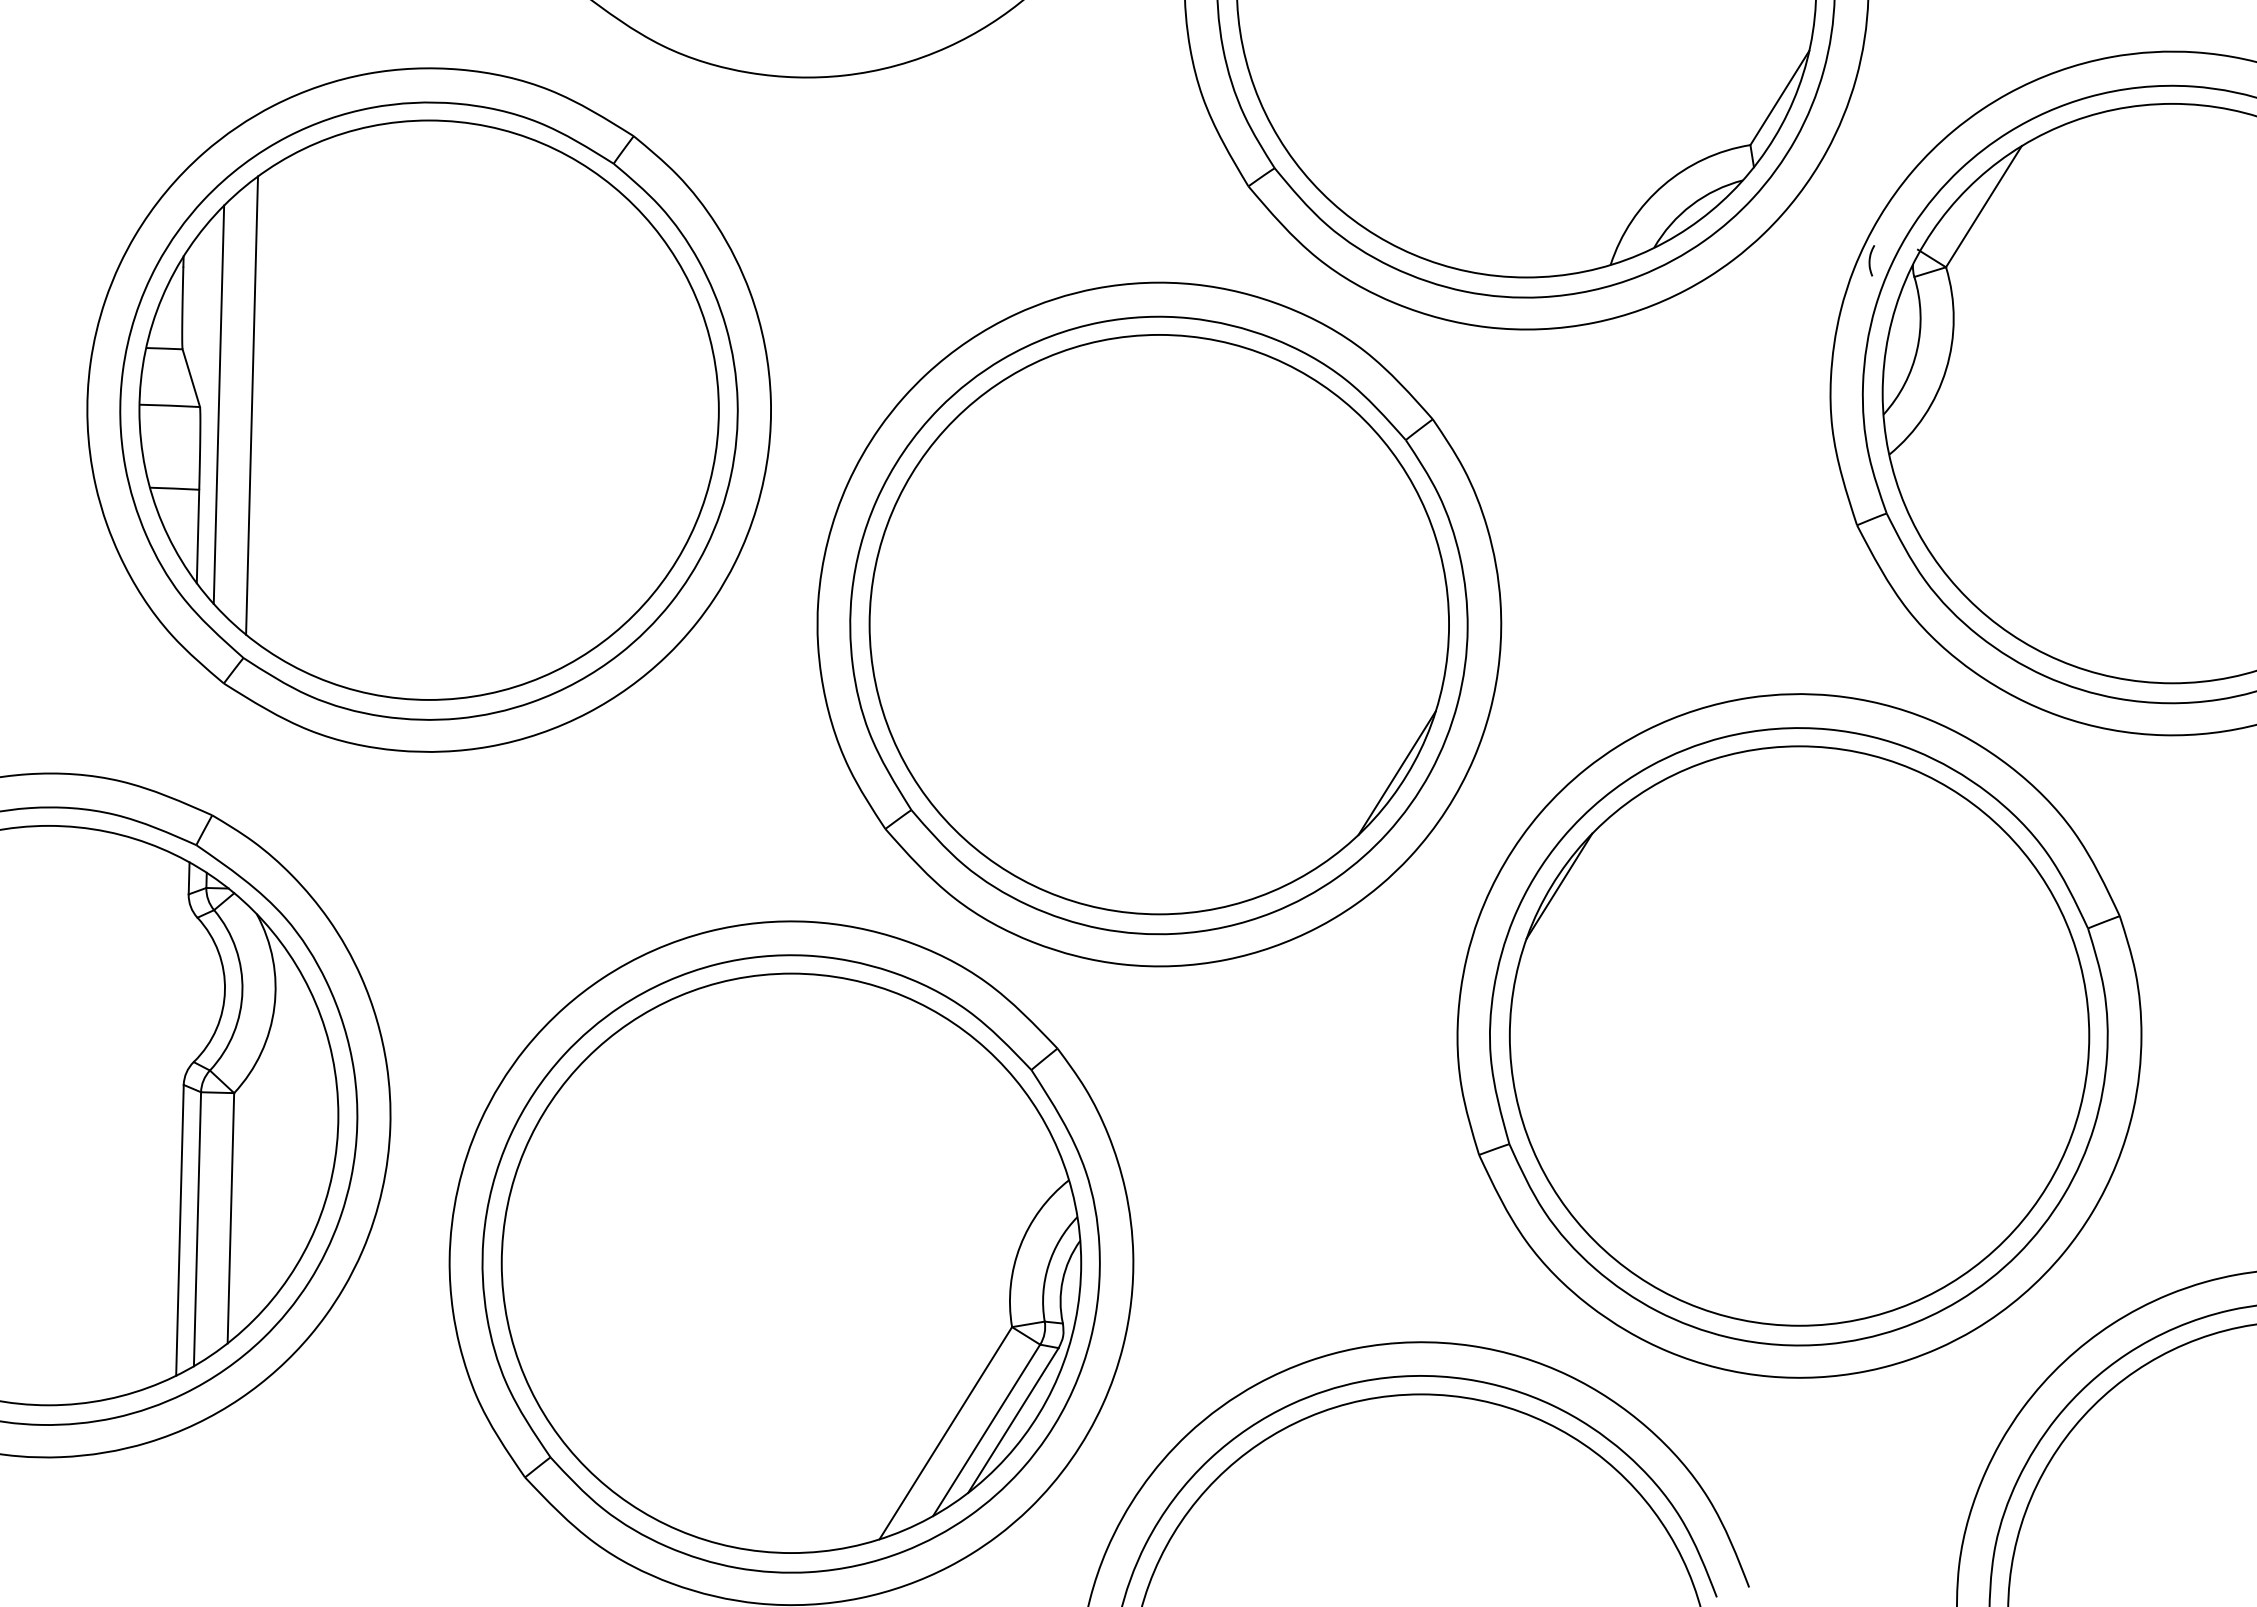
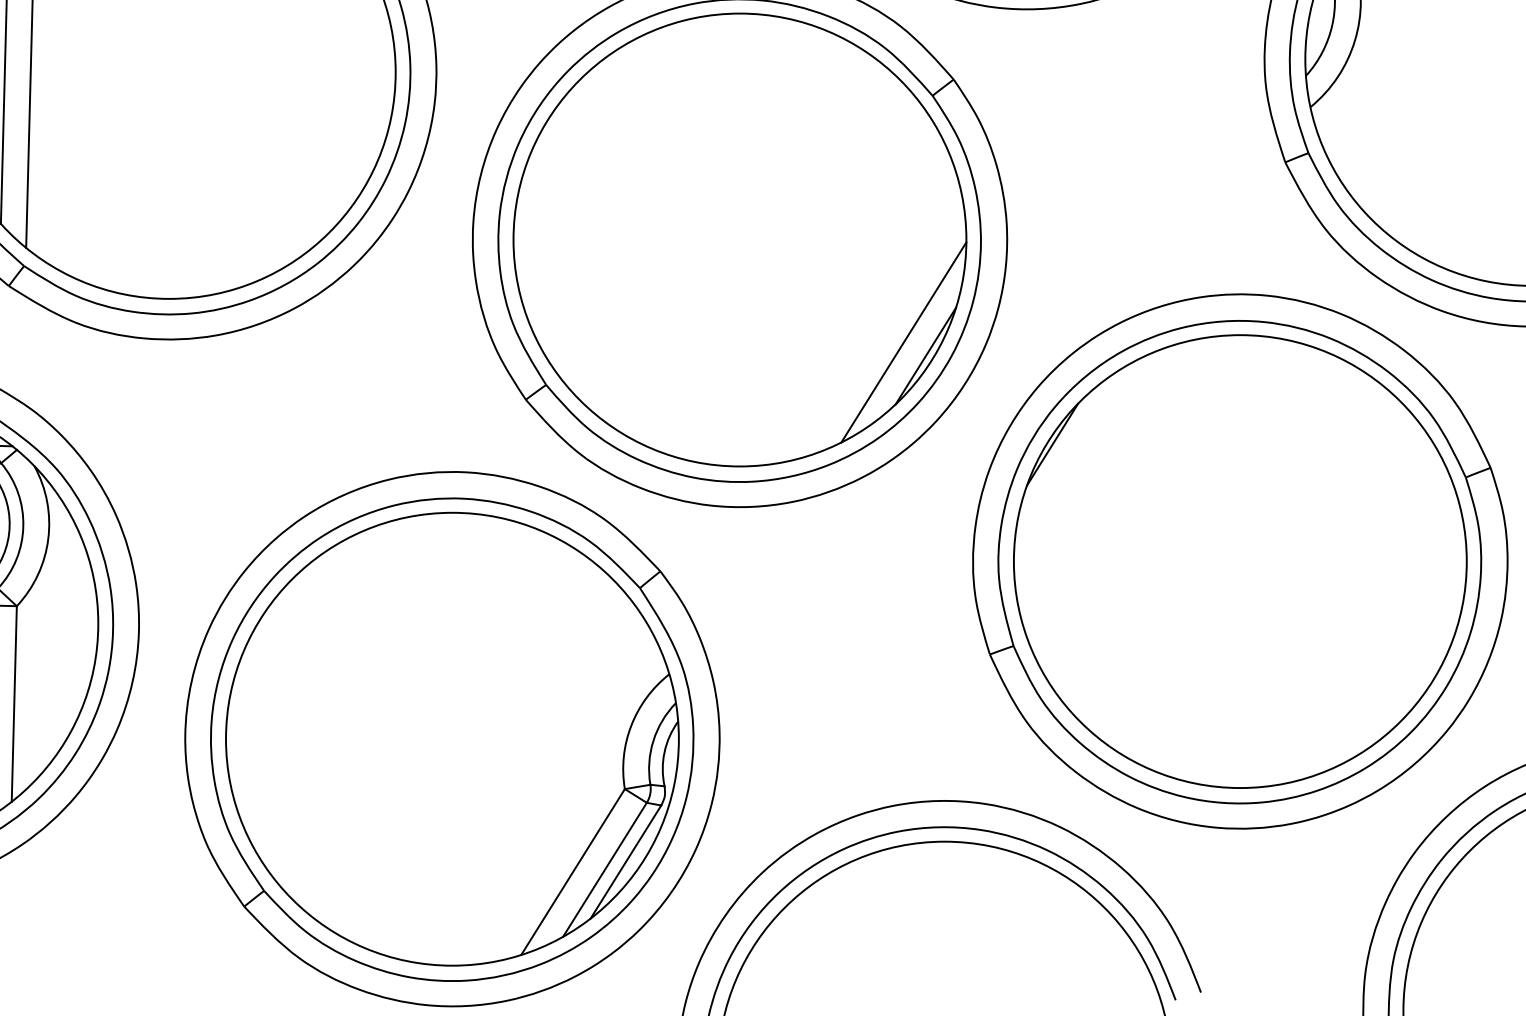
line: (1369, 755) -> (904, 342), added

